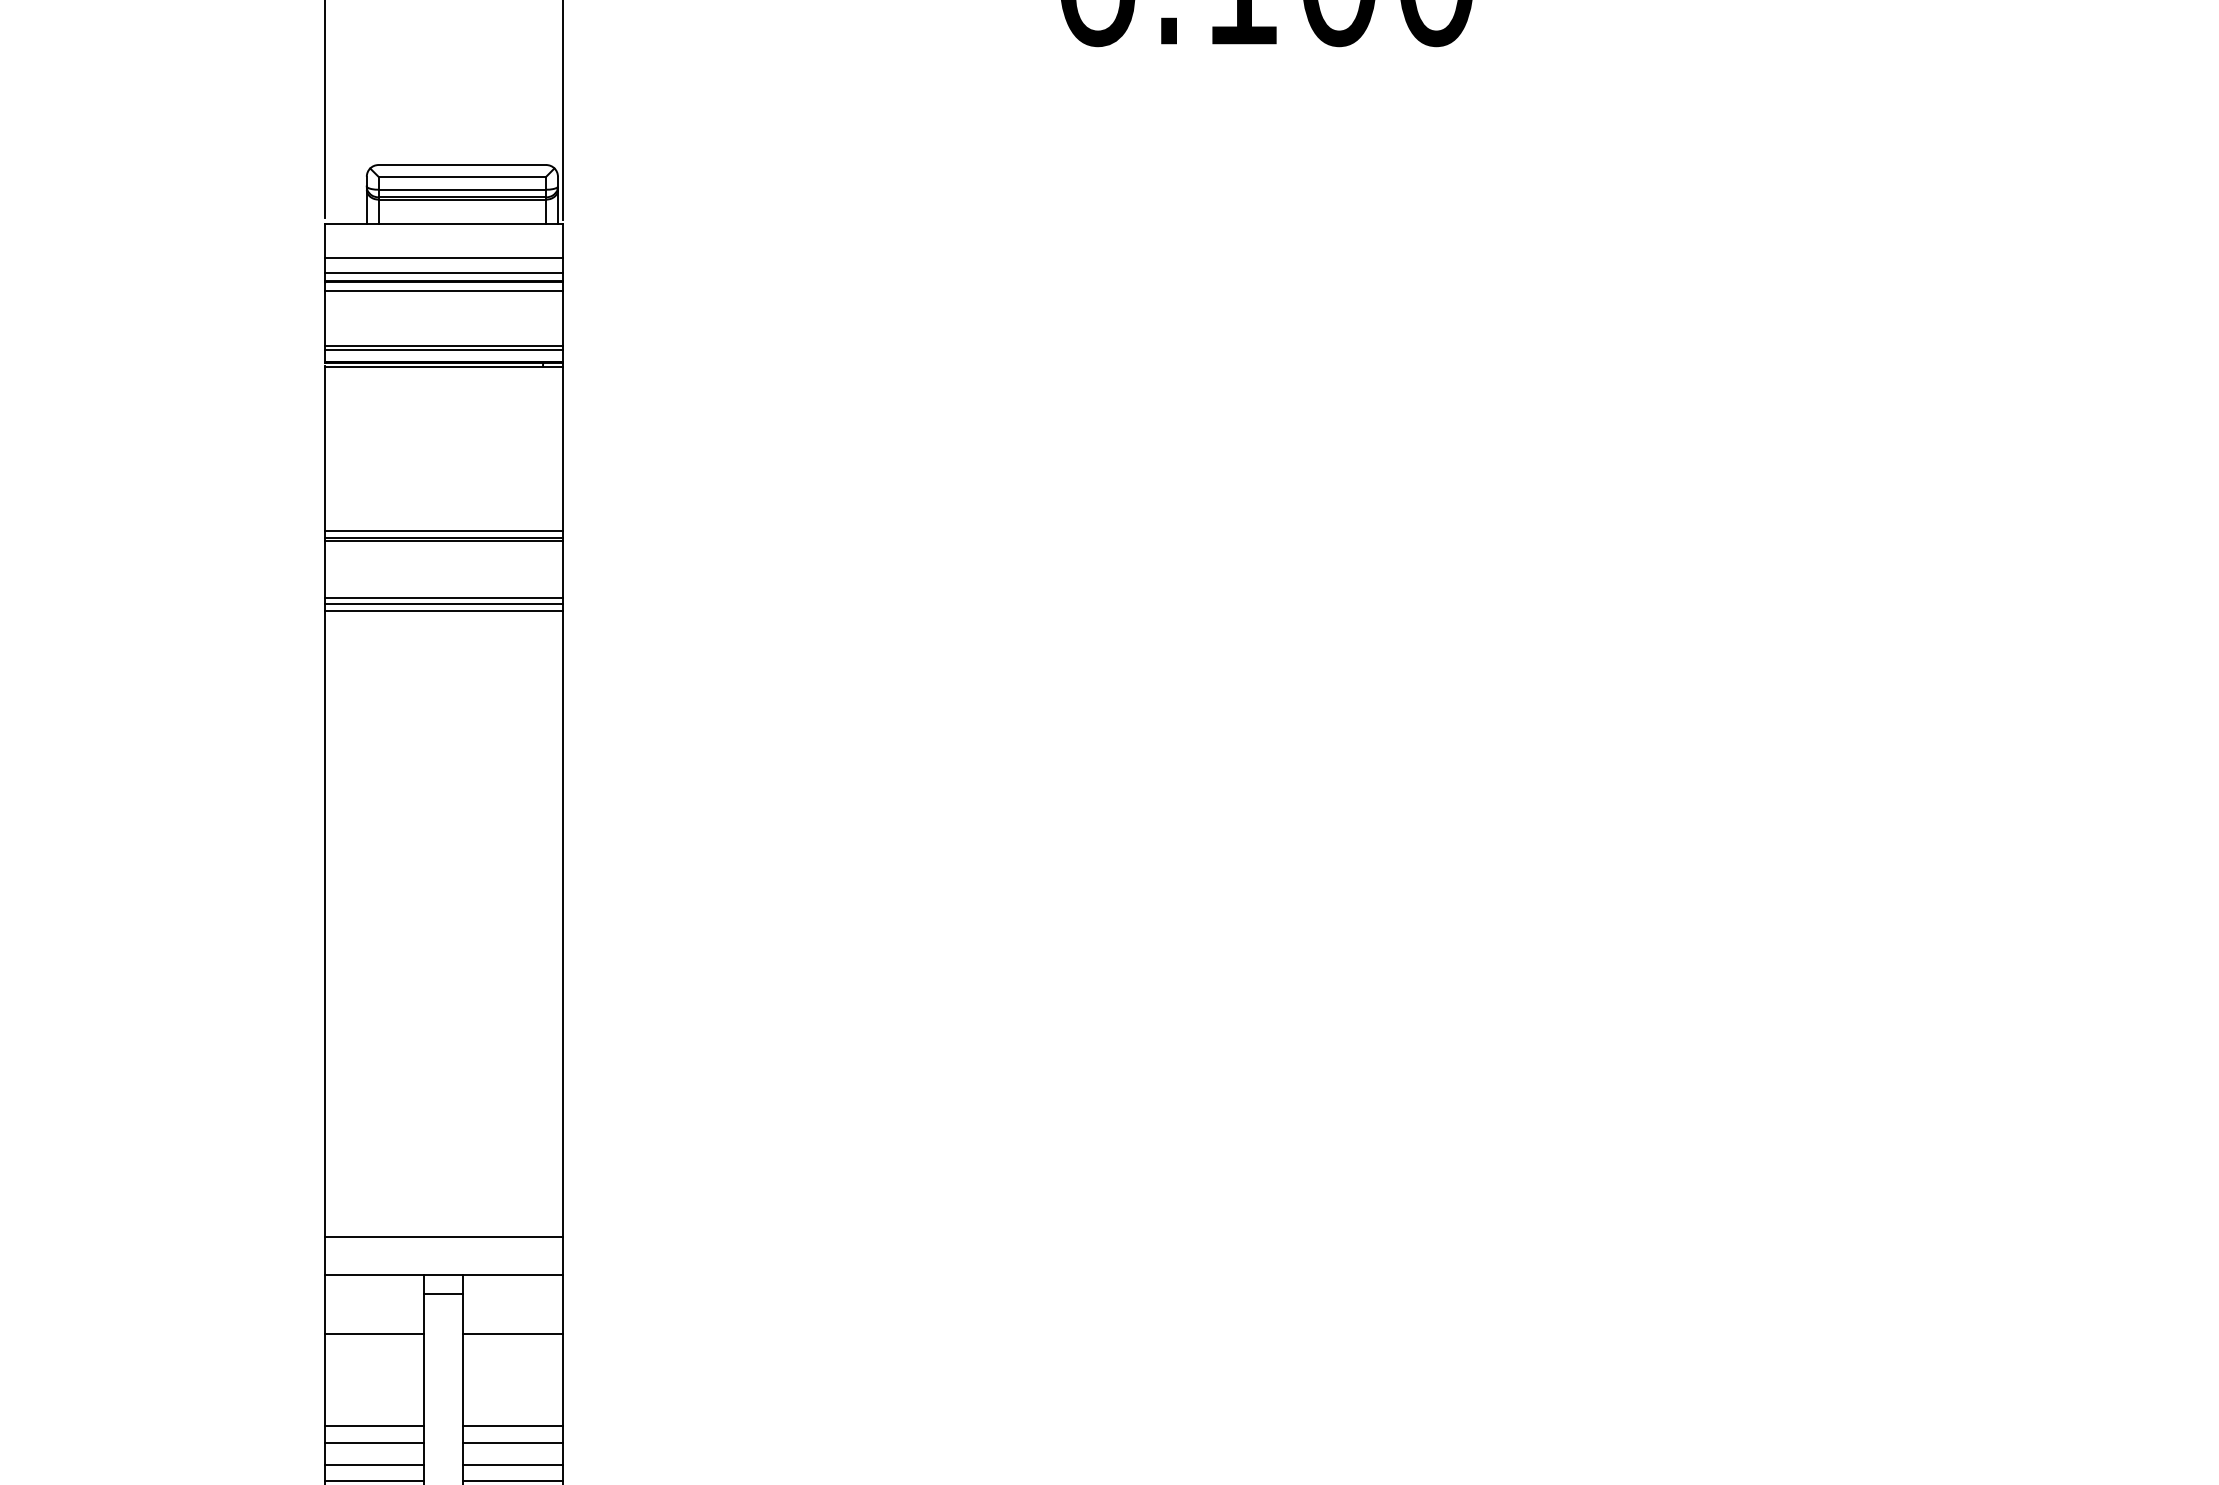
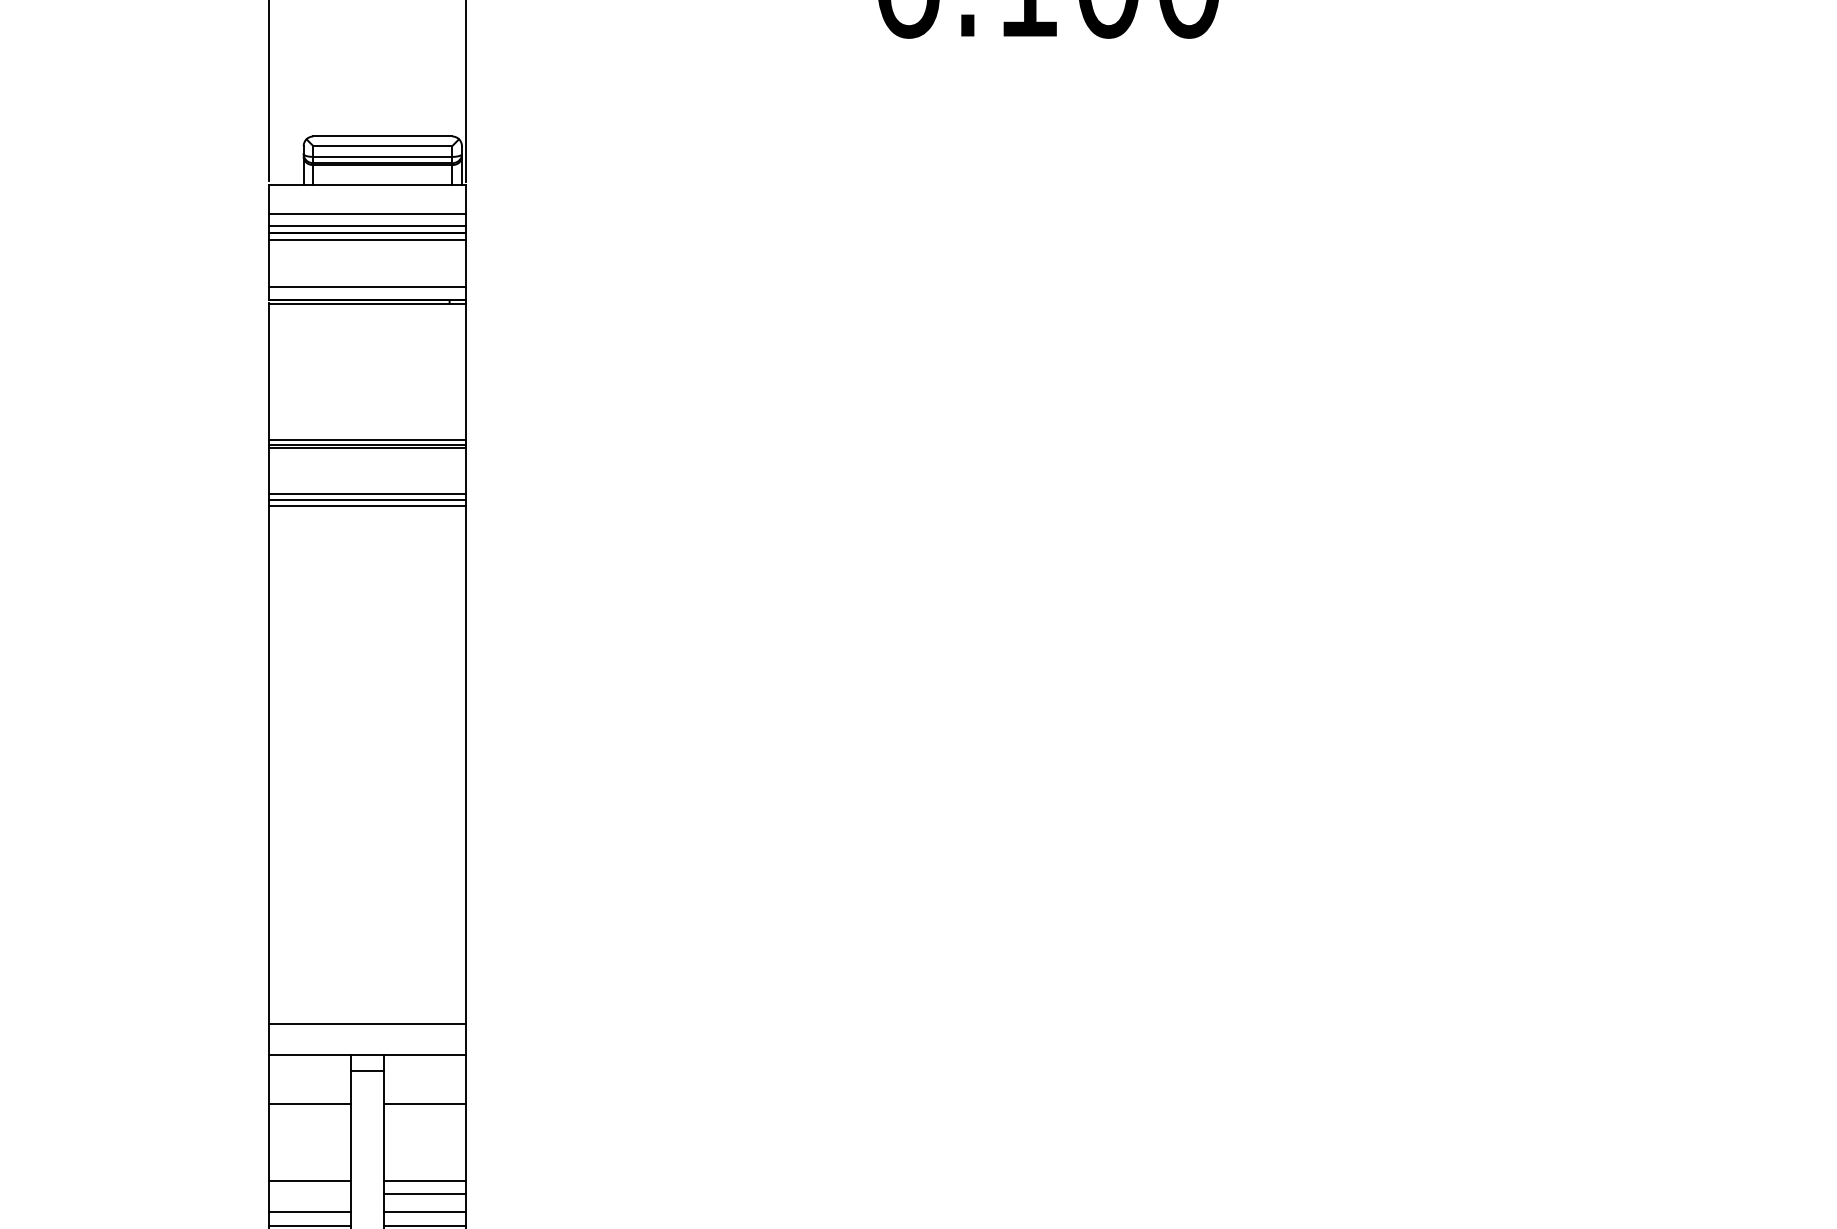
line: (443, 350) -> (367, 290), removed
line: (374, 1442) -> (310, 1193), removed

